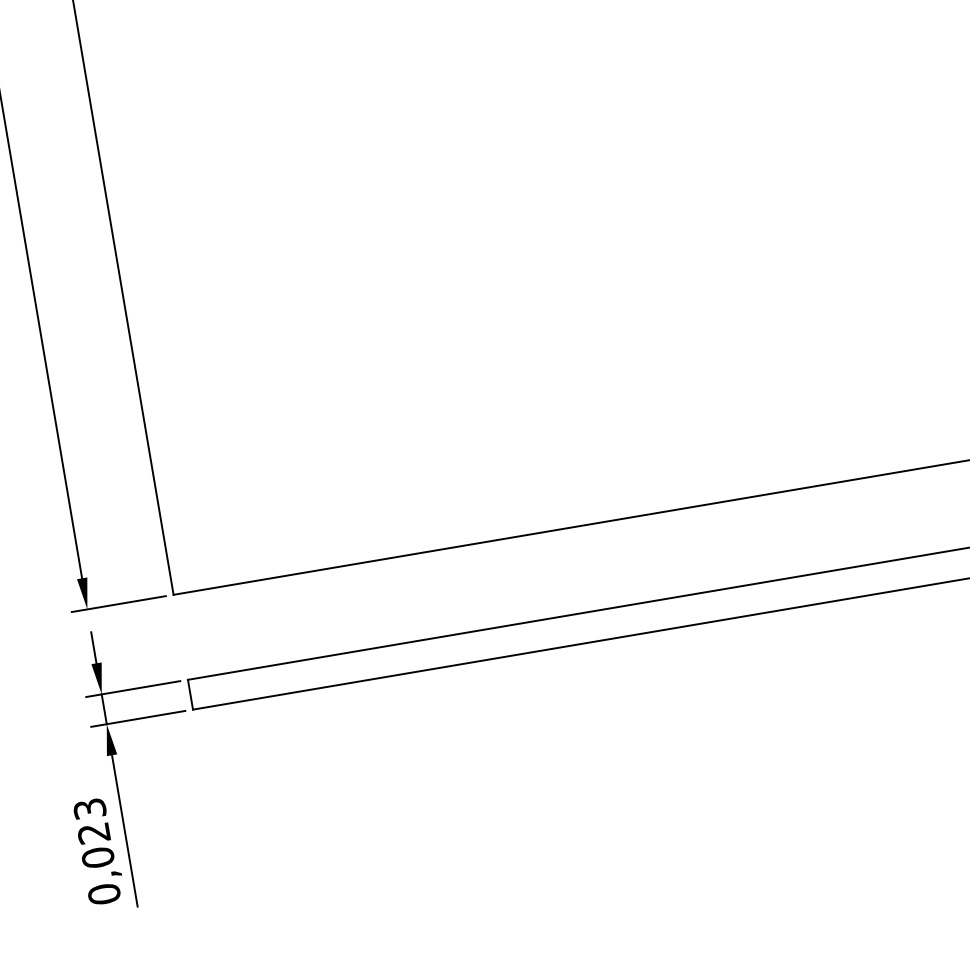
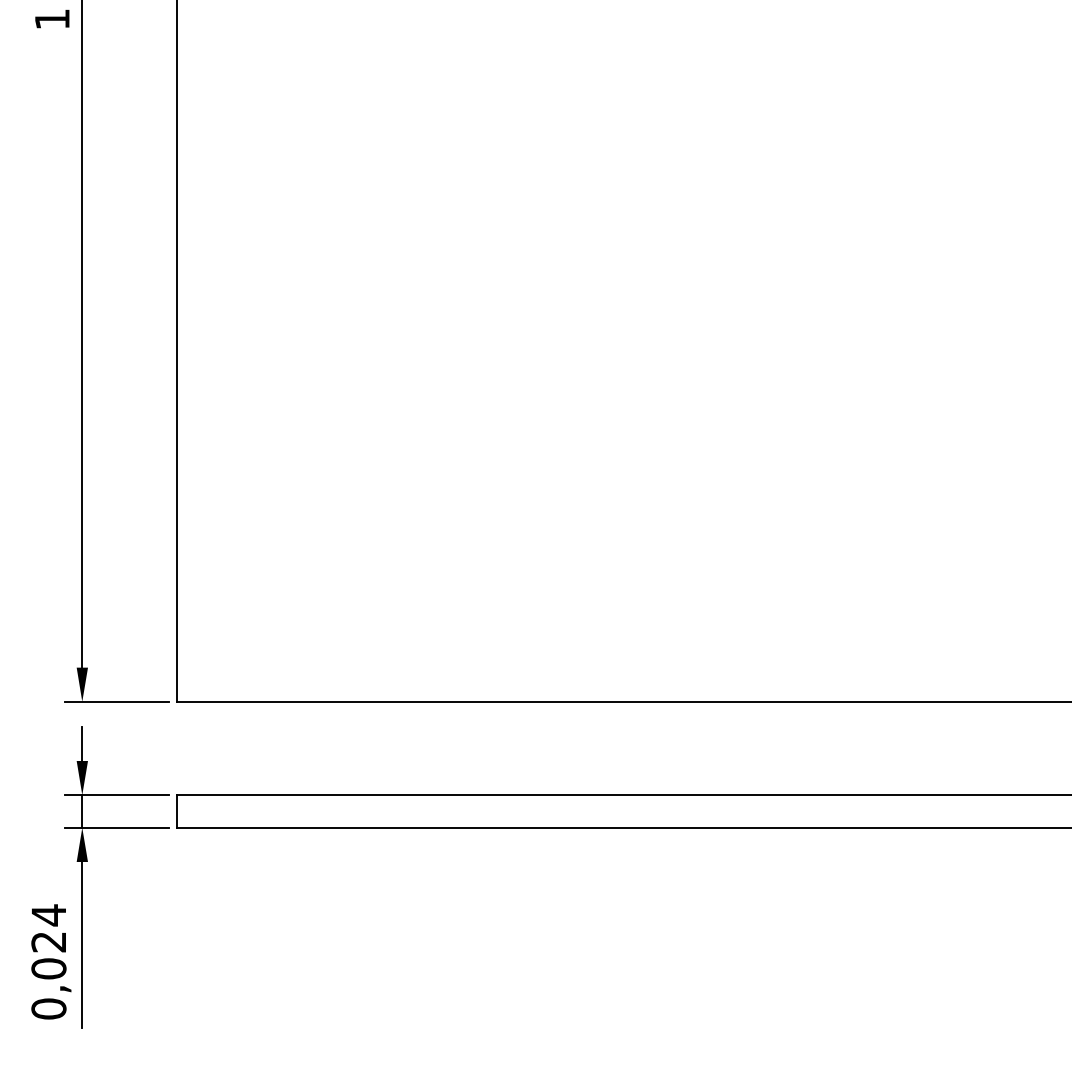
text: (89, 809) -> (48, 915), 0,023 -> 0,024

